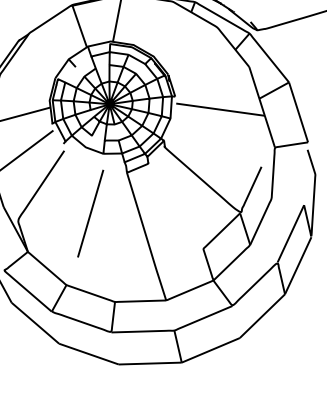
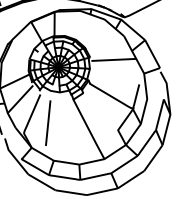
line: (91, 212) -> (48, 122), moved

